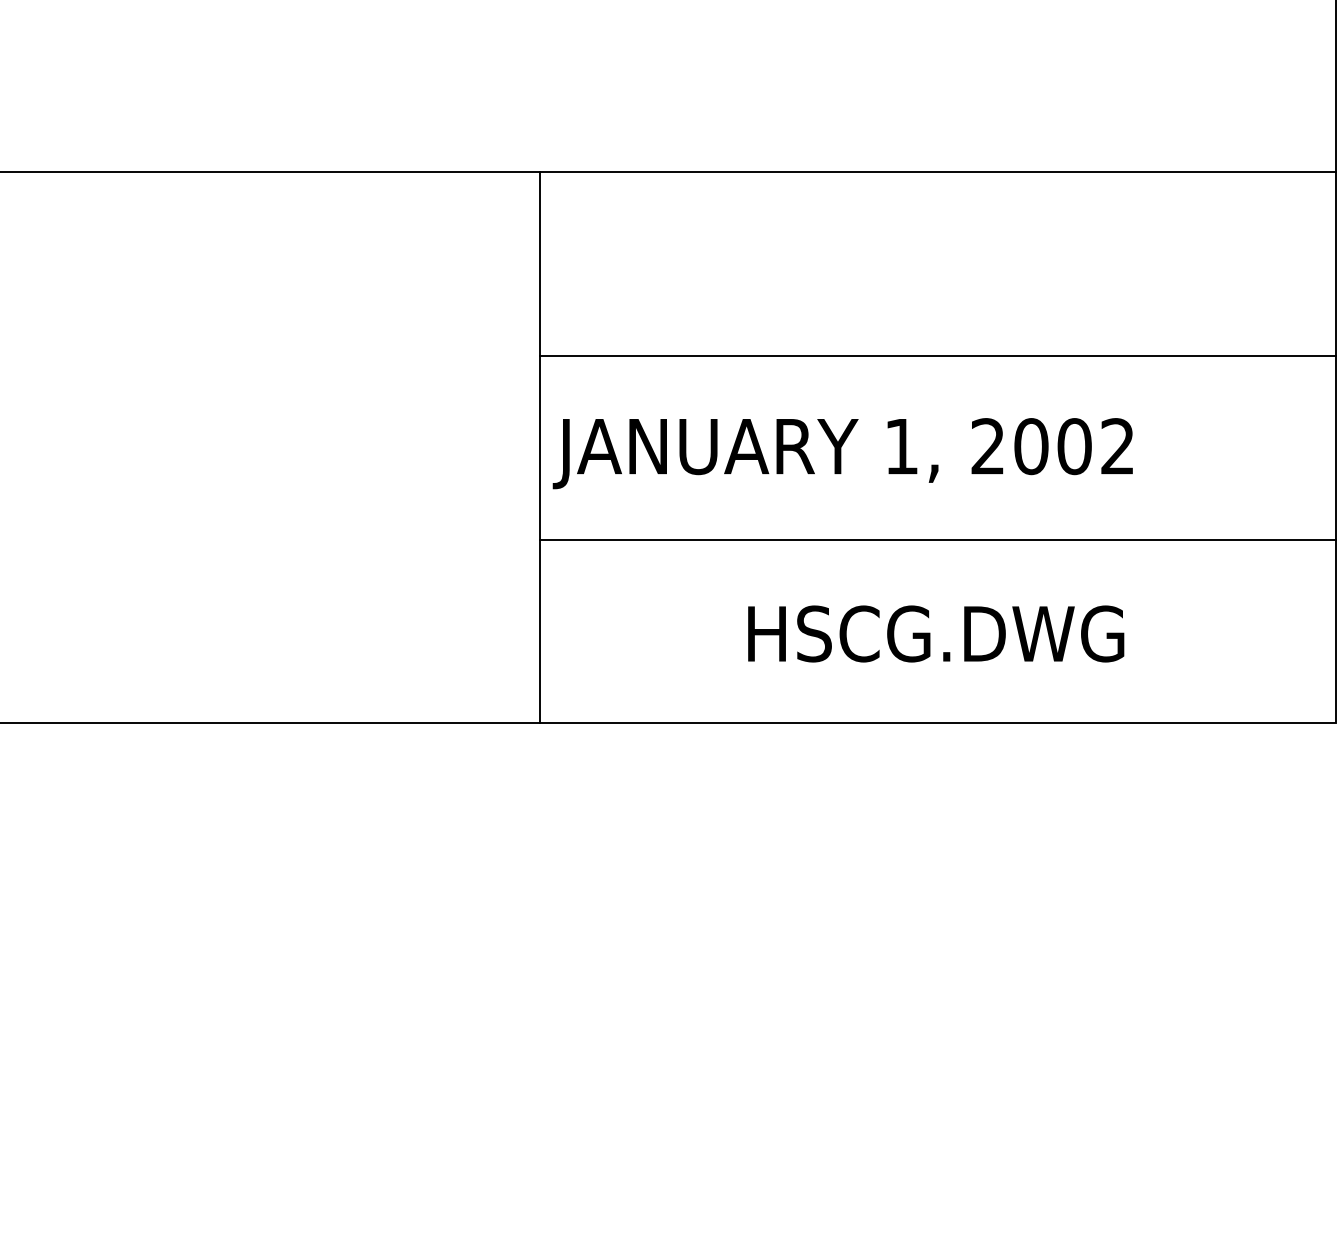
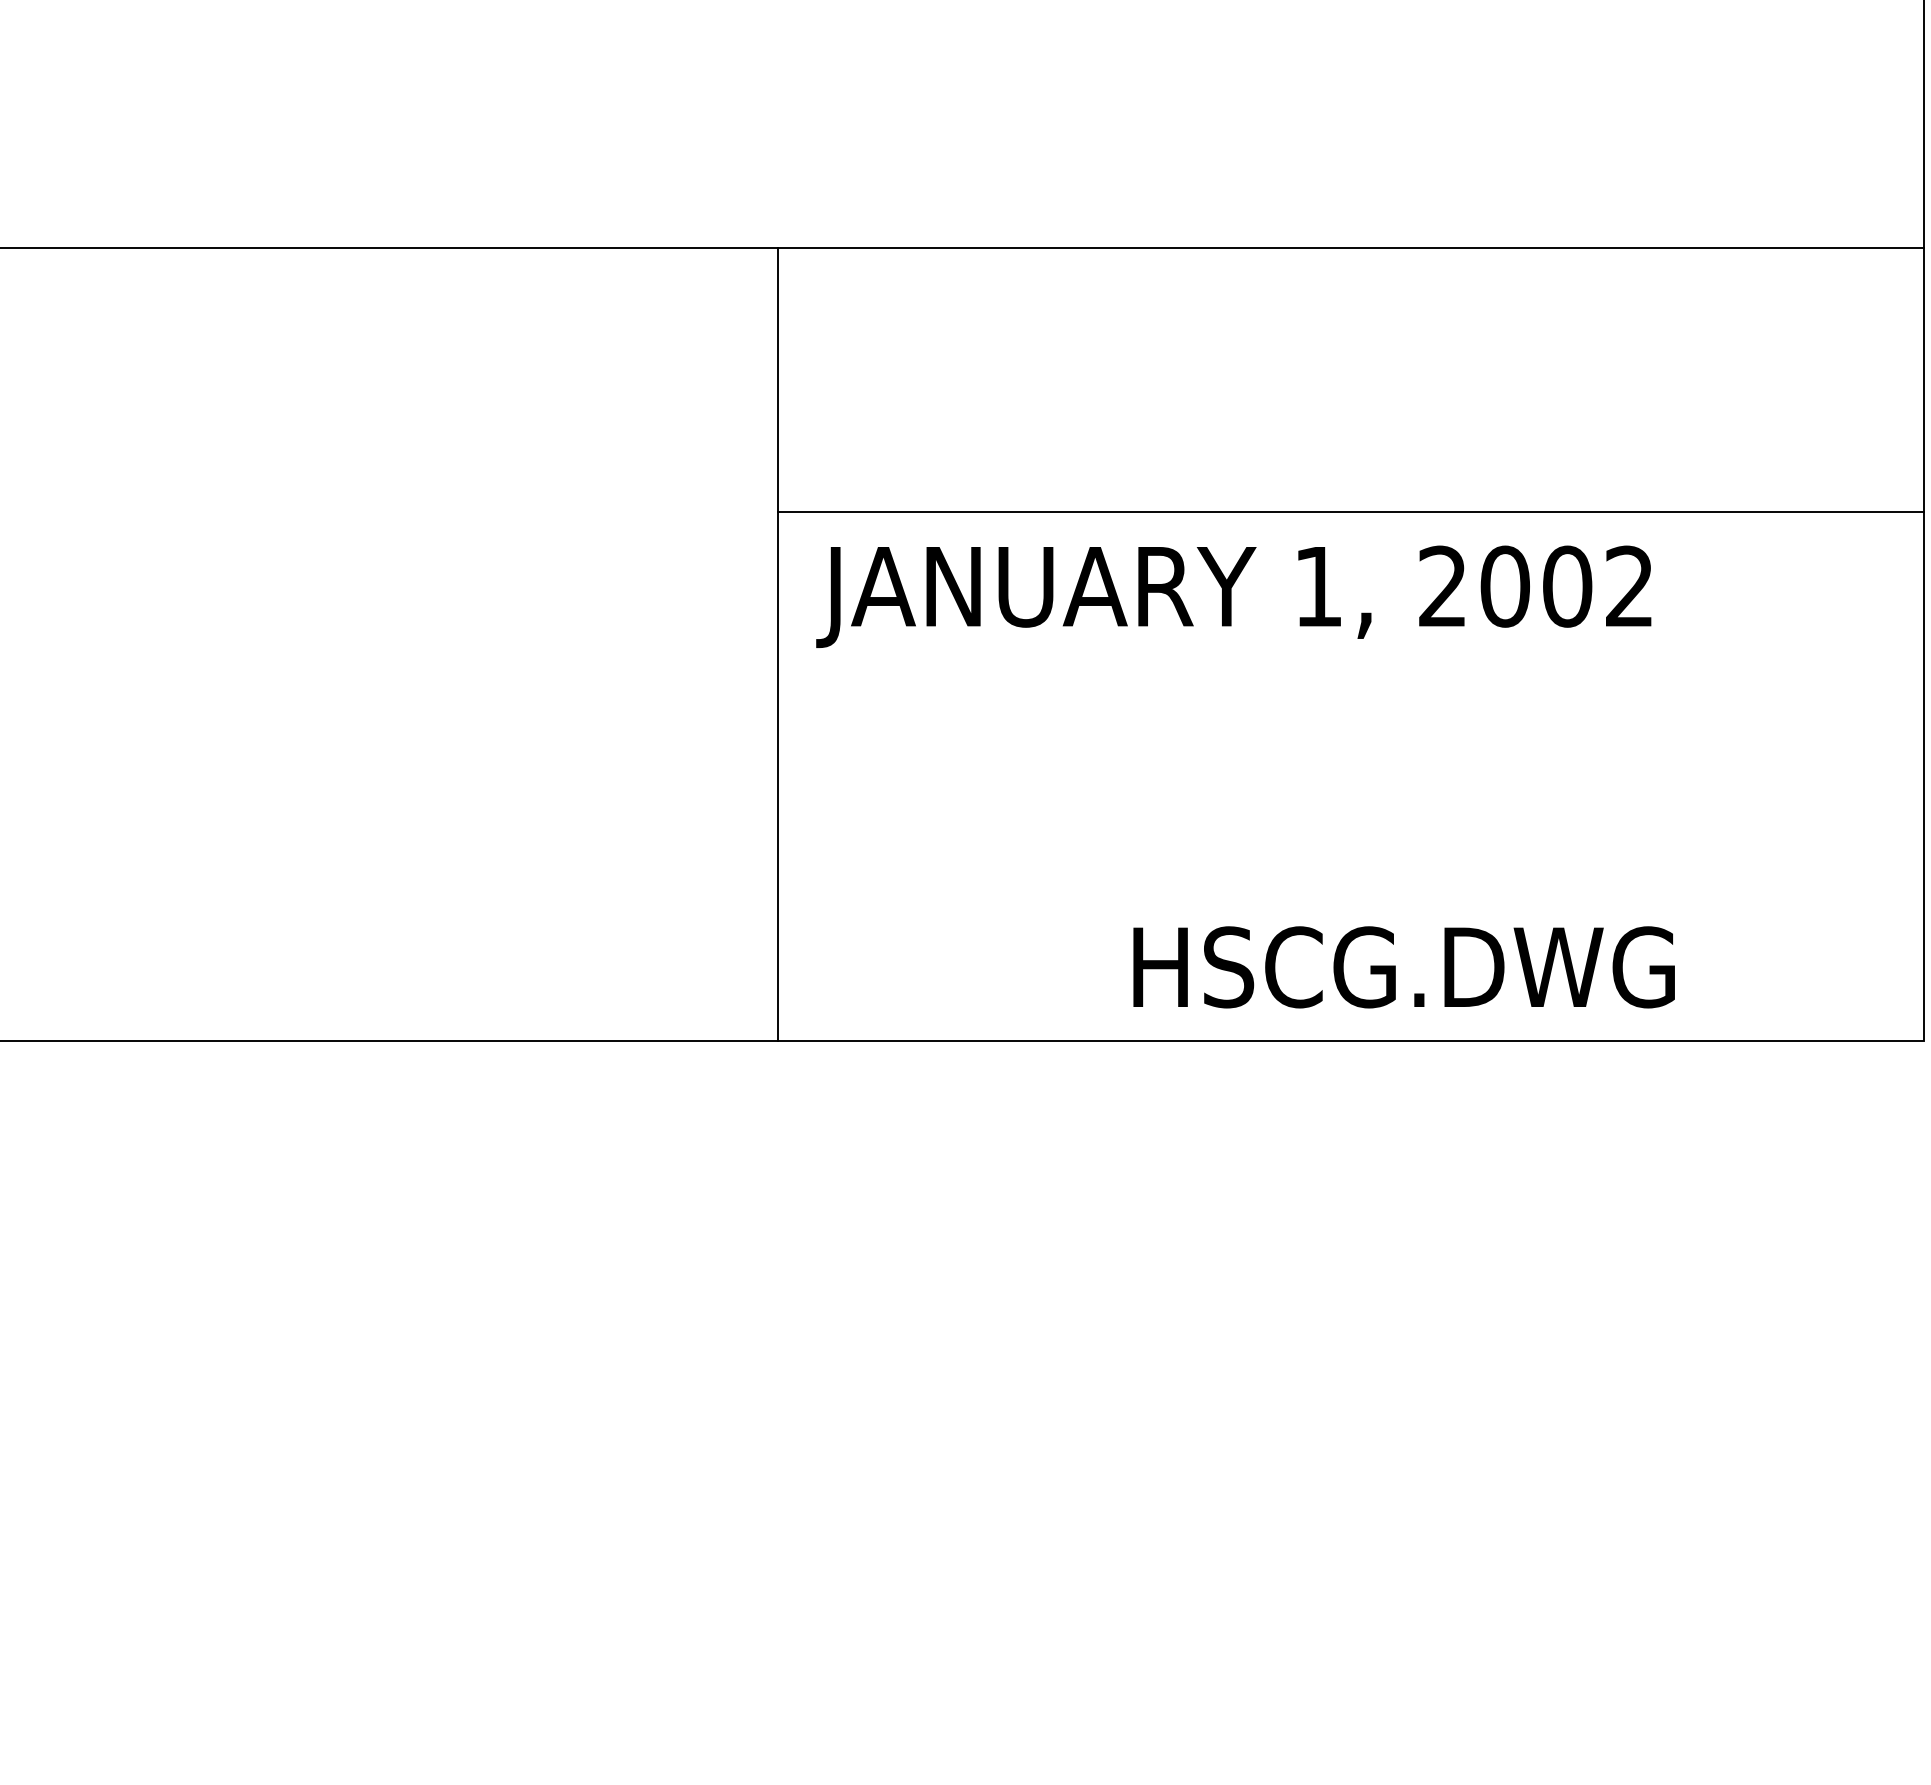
text: (842, 453) -> (1233, 596), moved
line: (938, 539) -> (1351, 776), removed
text: (936, 633) -> (1404, 966), moved

